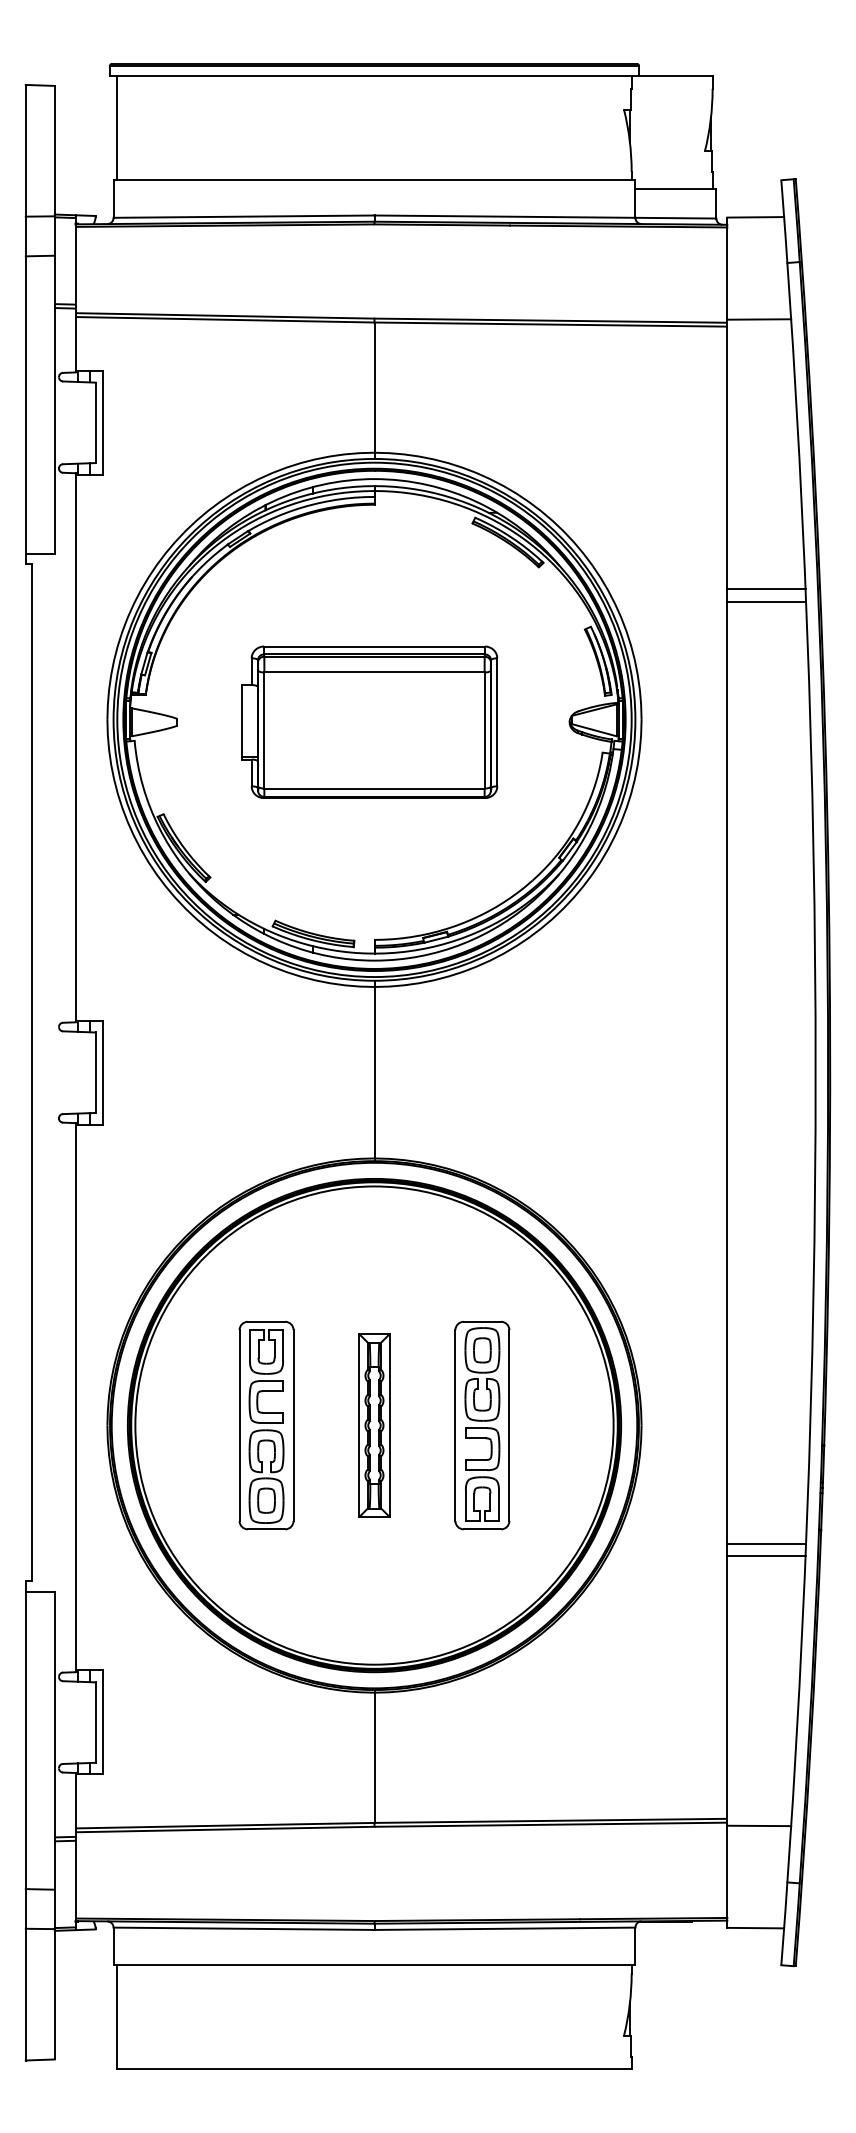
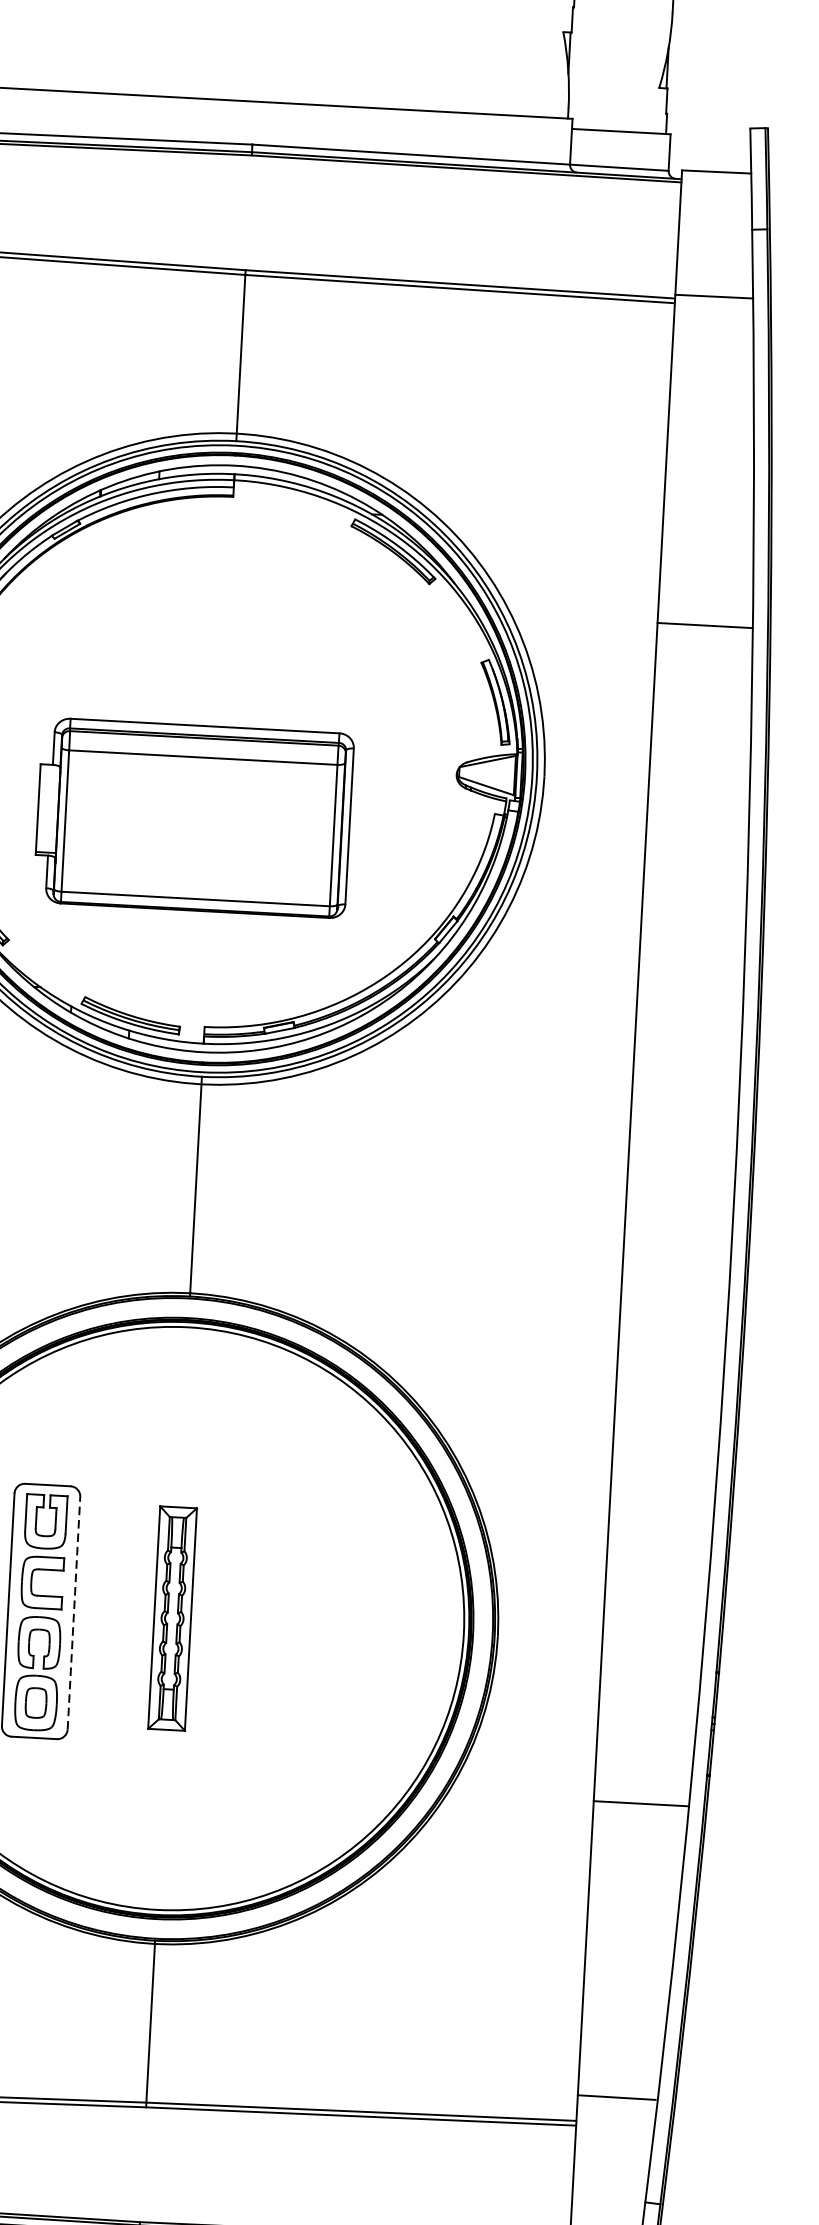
line: (766, 601) -> (704, 640), removed
part: (369, 721) -> (194, 817), moved
line: (293, 1425) -> (73, 1613), solid -> dashed
part: (482, 1425) -> (304, 1625), removed
line: (766, 1543) -> (642, 1788), removed
line: (759, 1825) -> (617, 2097), moved

